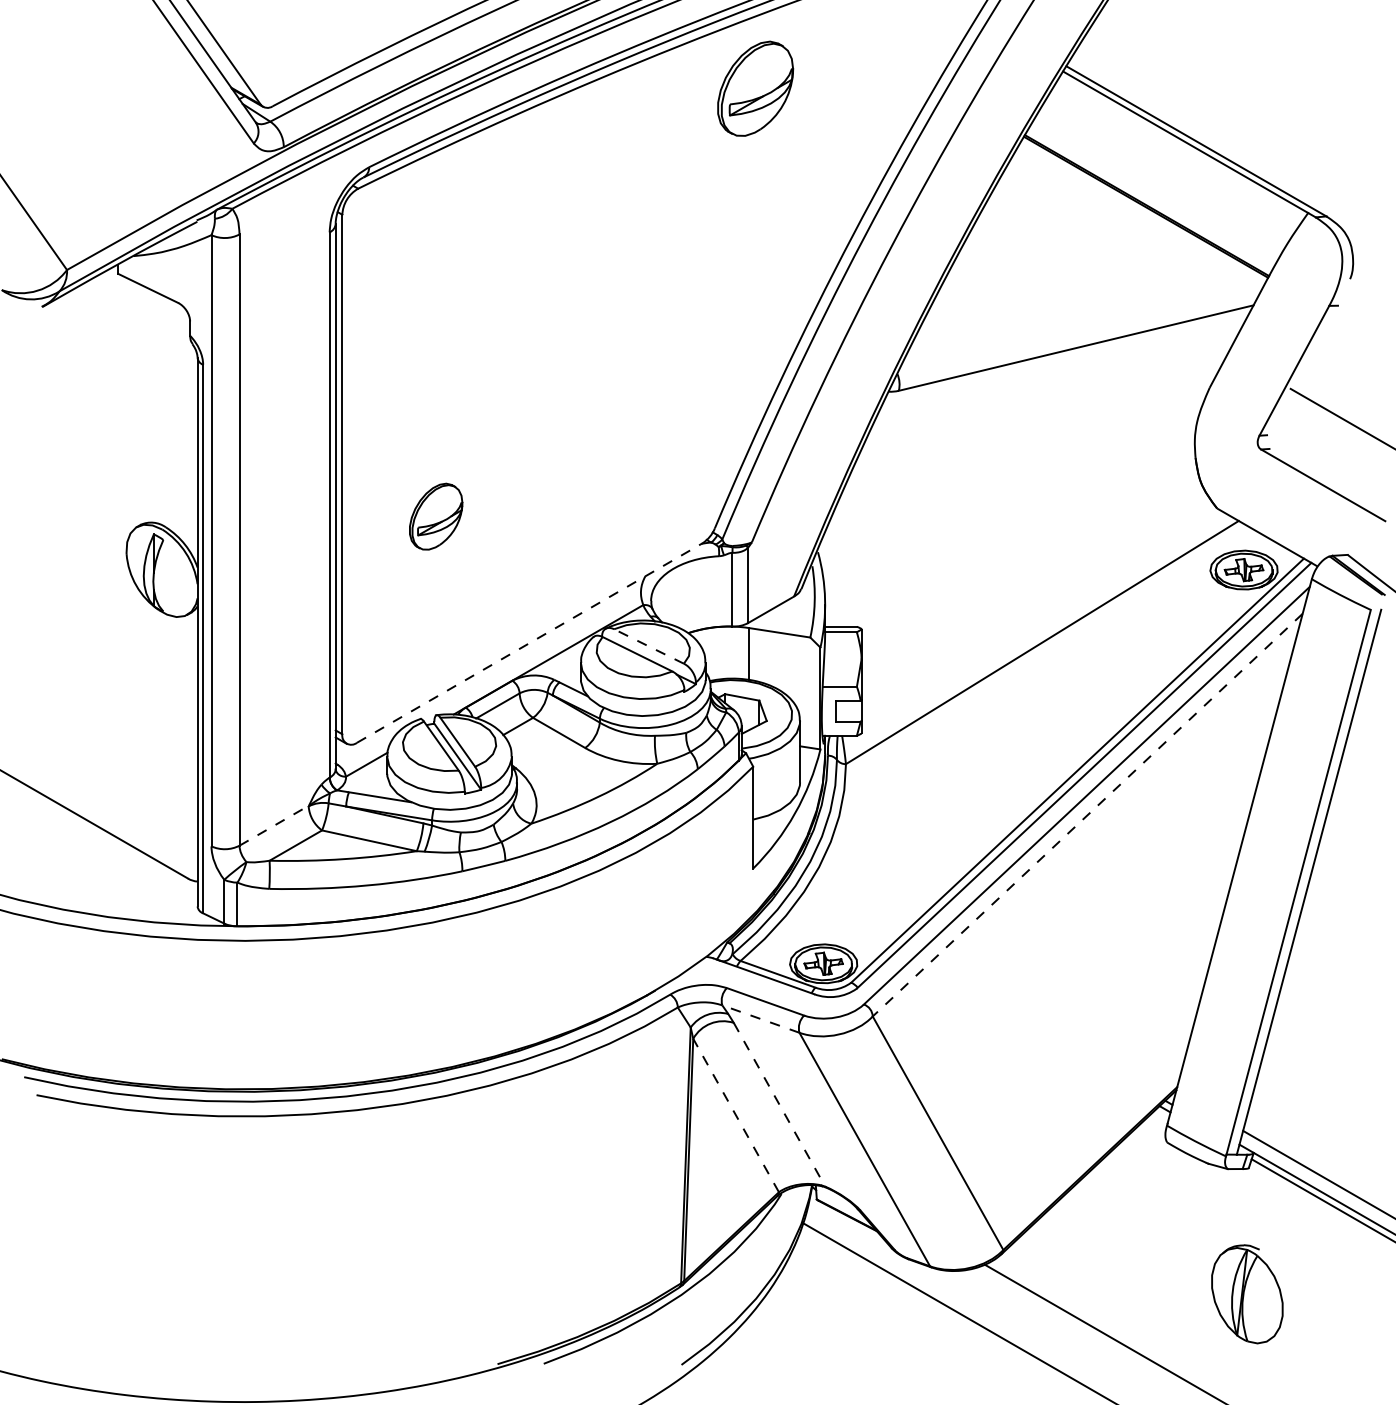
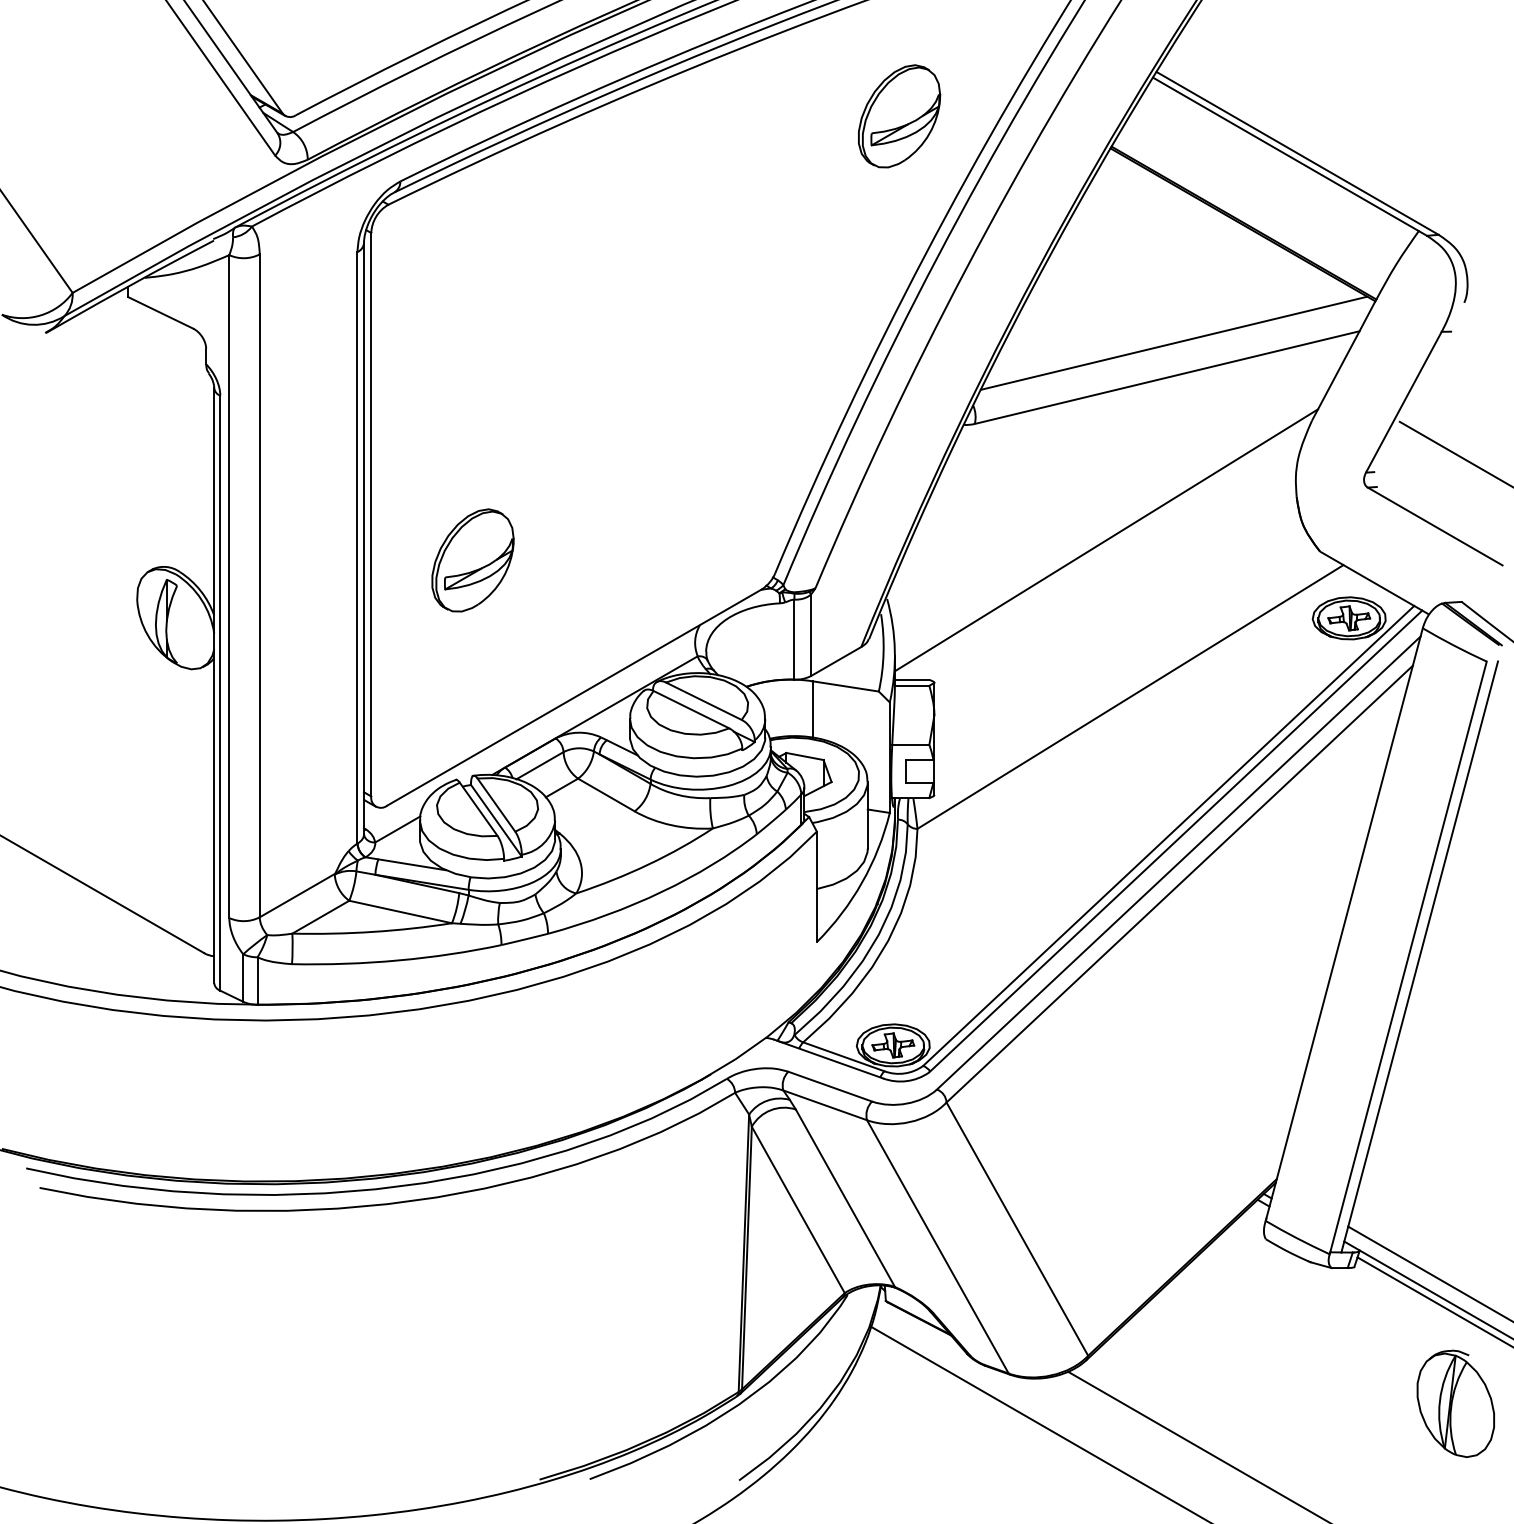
part: (755, 88) -> (899, 116), moved
line: (1082, 315) -> (1173, 342), added
line: (1020, 498) -> (1106, 540), added
part: (435, 516) -> (472, 560), size x1.43
line: (529, 643) -> (574, 697), dashed -> solid
line: (648, 646) -> (703, 701), dashed -> solid
line: (1087, 815) -> (1179, 884), dashed -> solid
line: (274, 825) -> (297, 895), dashed -> solid
line: (760, 1019) -> (824, 1105), dashed -> solid
line: (779, 1104) -> (845, 1198), dashed -> solid
line: (736, 1115) -> (798, 1209), dashed -> solid
part: (1247, 1293) -> (1455, 1403), moved

